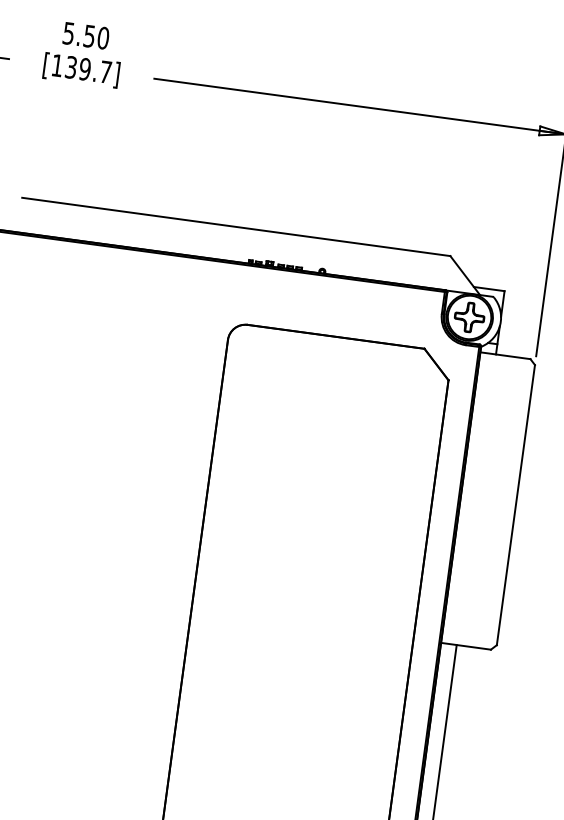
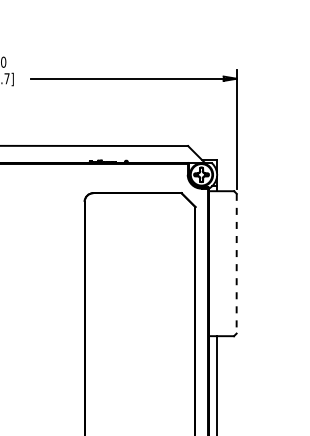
line: (515, 504) -> (236, 263), solid -> dashed

